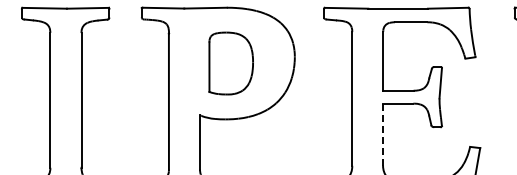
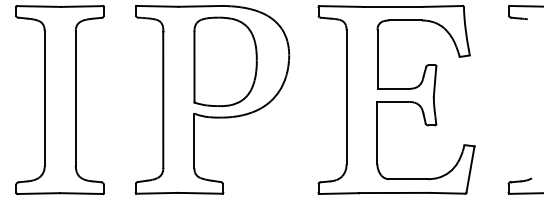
part: (231, 63) -> (225, 61), size x1.43
line: (383, 134) -> (377, 132), dashed -> solid

